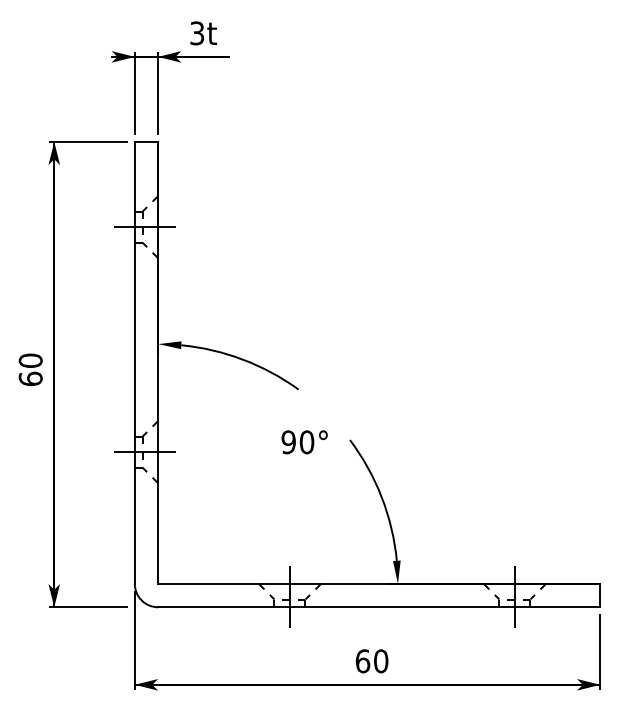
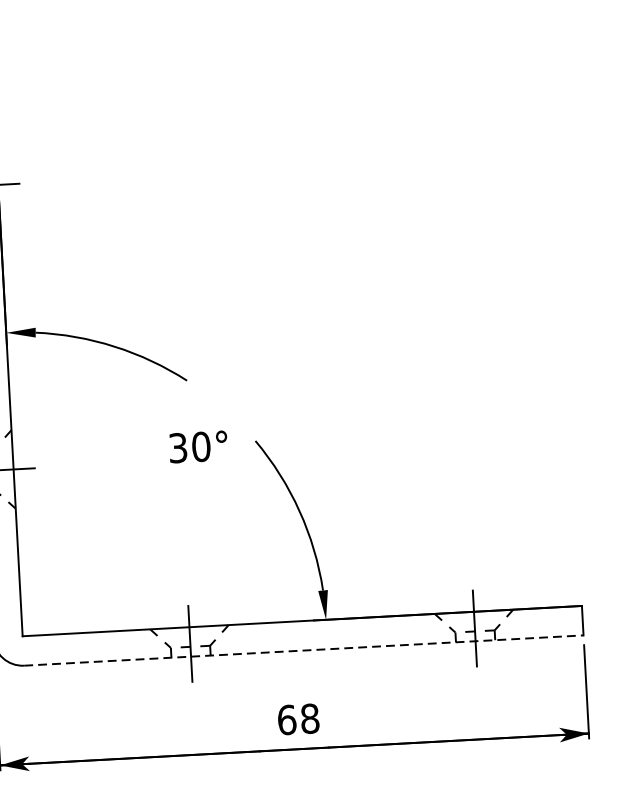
text: (288, 442) -> (177, 448), 90° -> 30°
line: (379, 607) -> (304, 650), solid -> dashed
text: (381, 661) -> (310, 719), 60 -> 68

